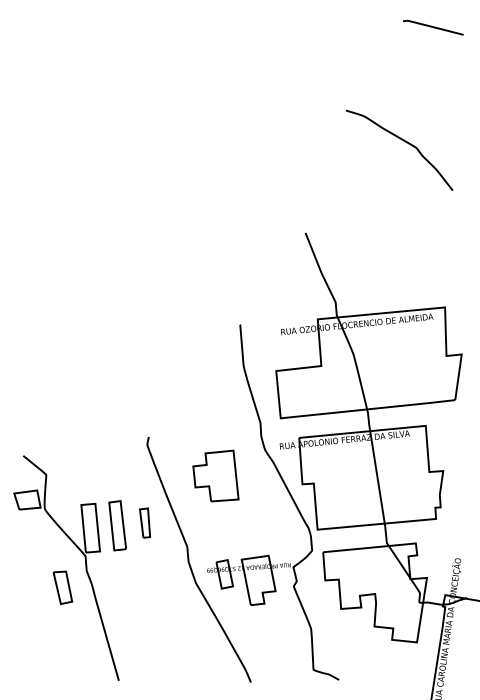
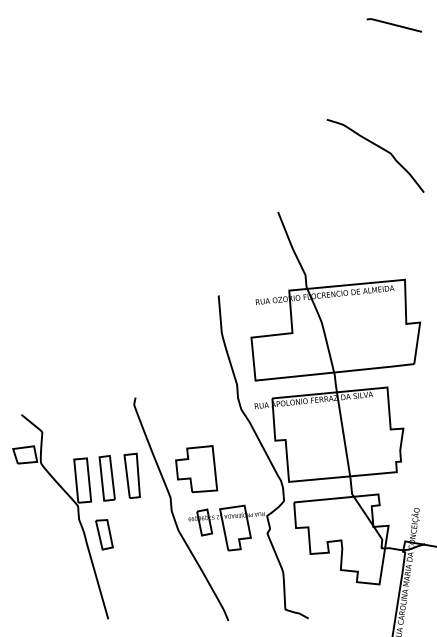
curve: (406, 143) -> (381, 149), moved
part: (215, 476) -> (196, 469), moved
part: (144, 522) -> (131, 475), size x1.67
part: (62, 587) -> (104, 534), moved

